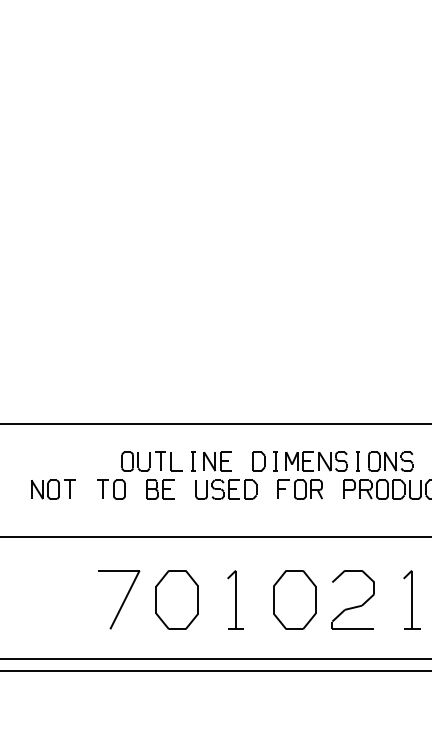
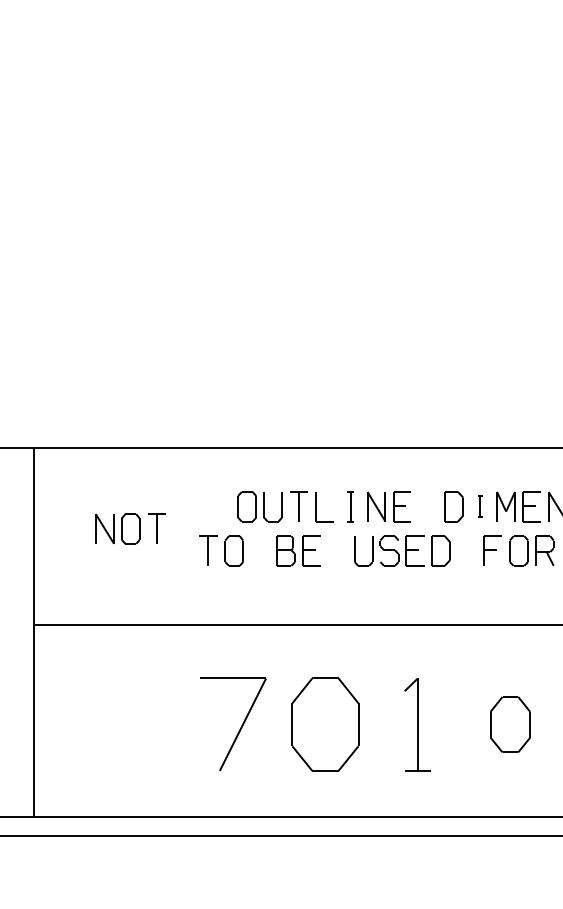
part: (275, 461) -> (479, 506), size x0.7
part: (53, 489) -> (130, 528), moved
part: (294, 599) -> (509, 723), size x0.6

